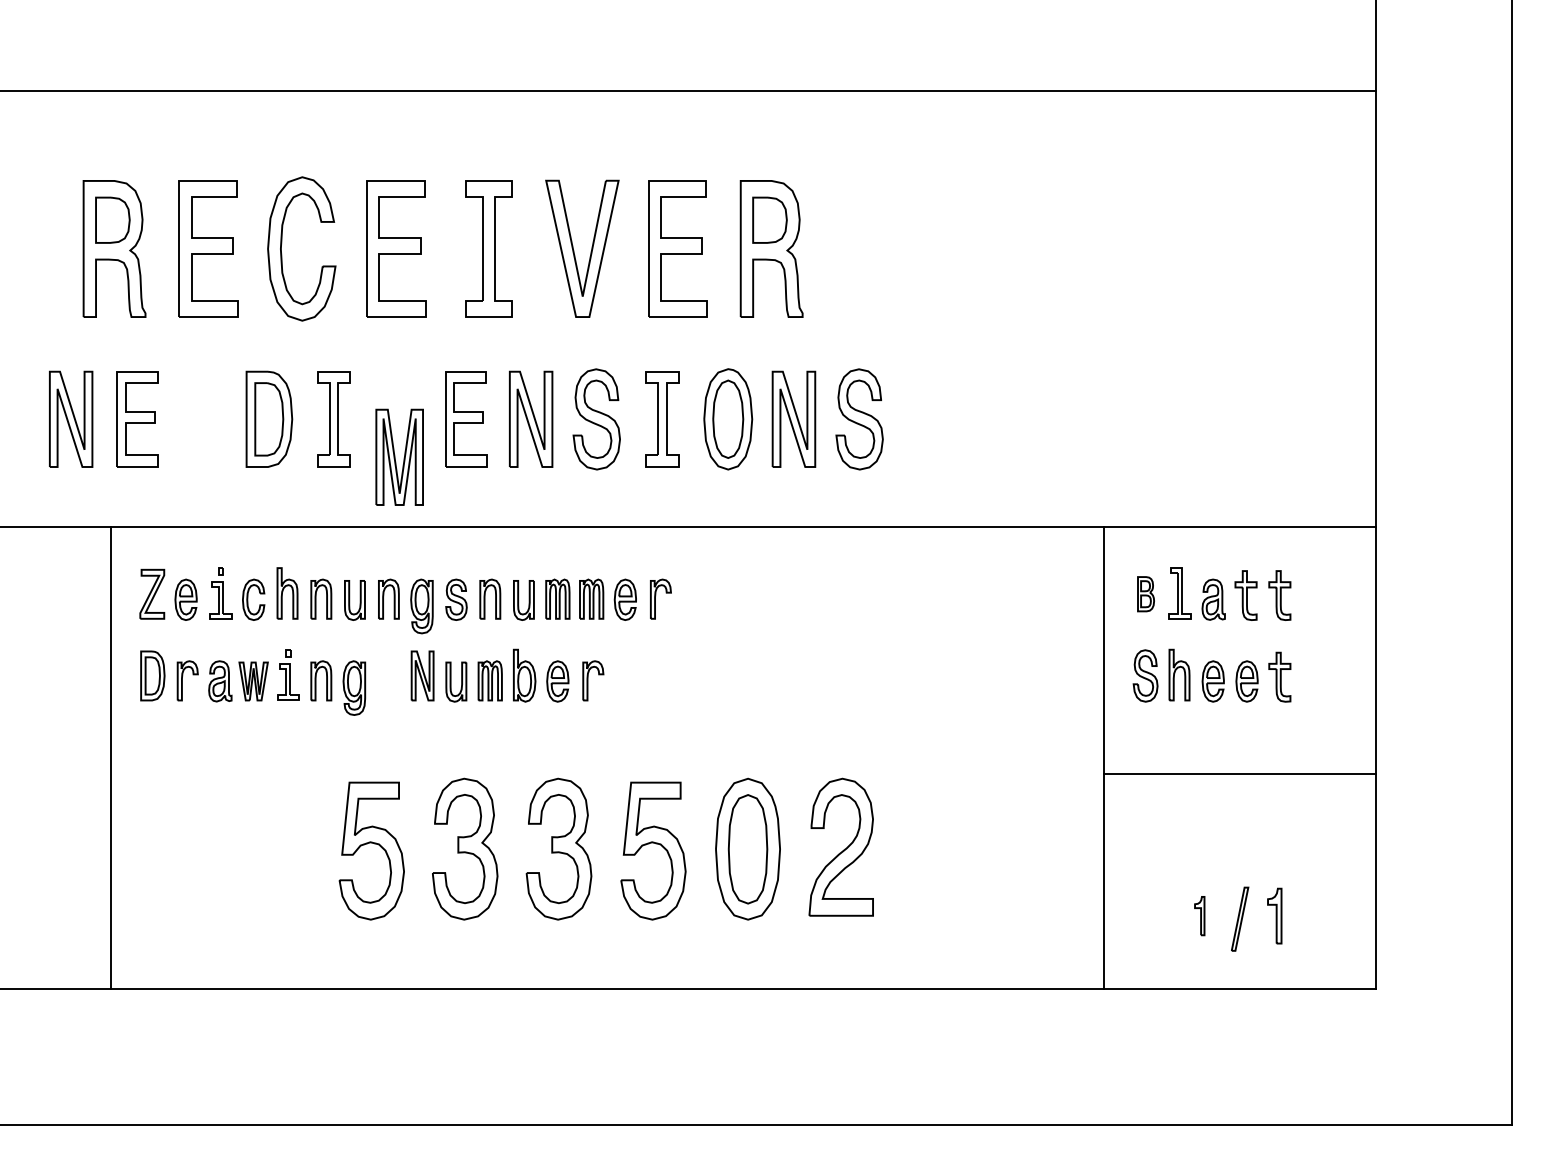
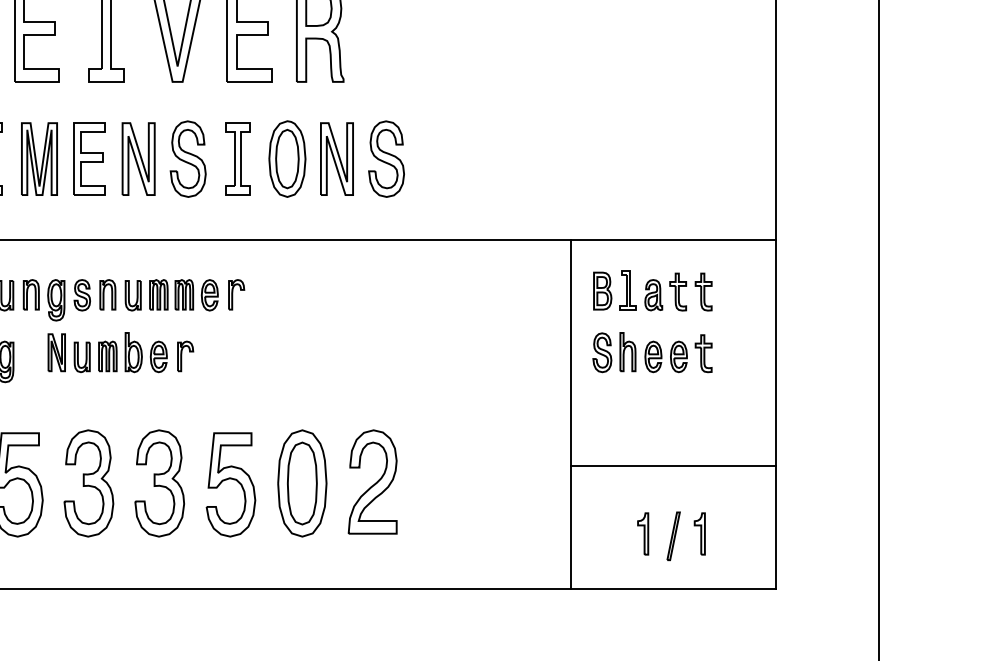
part: (399, 456) -> (39, 158), moved
part: (1145, 593) -> (602, 290), size x1.43
line: (1239, 773) -> (673, 465), moved
part: (1199, 915) -> (643, 533), size x1.43

